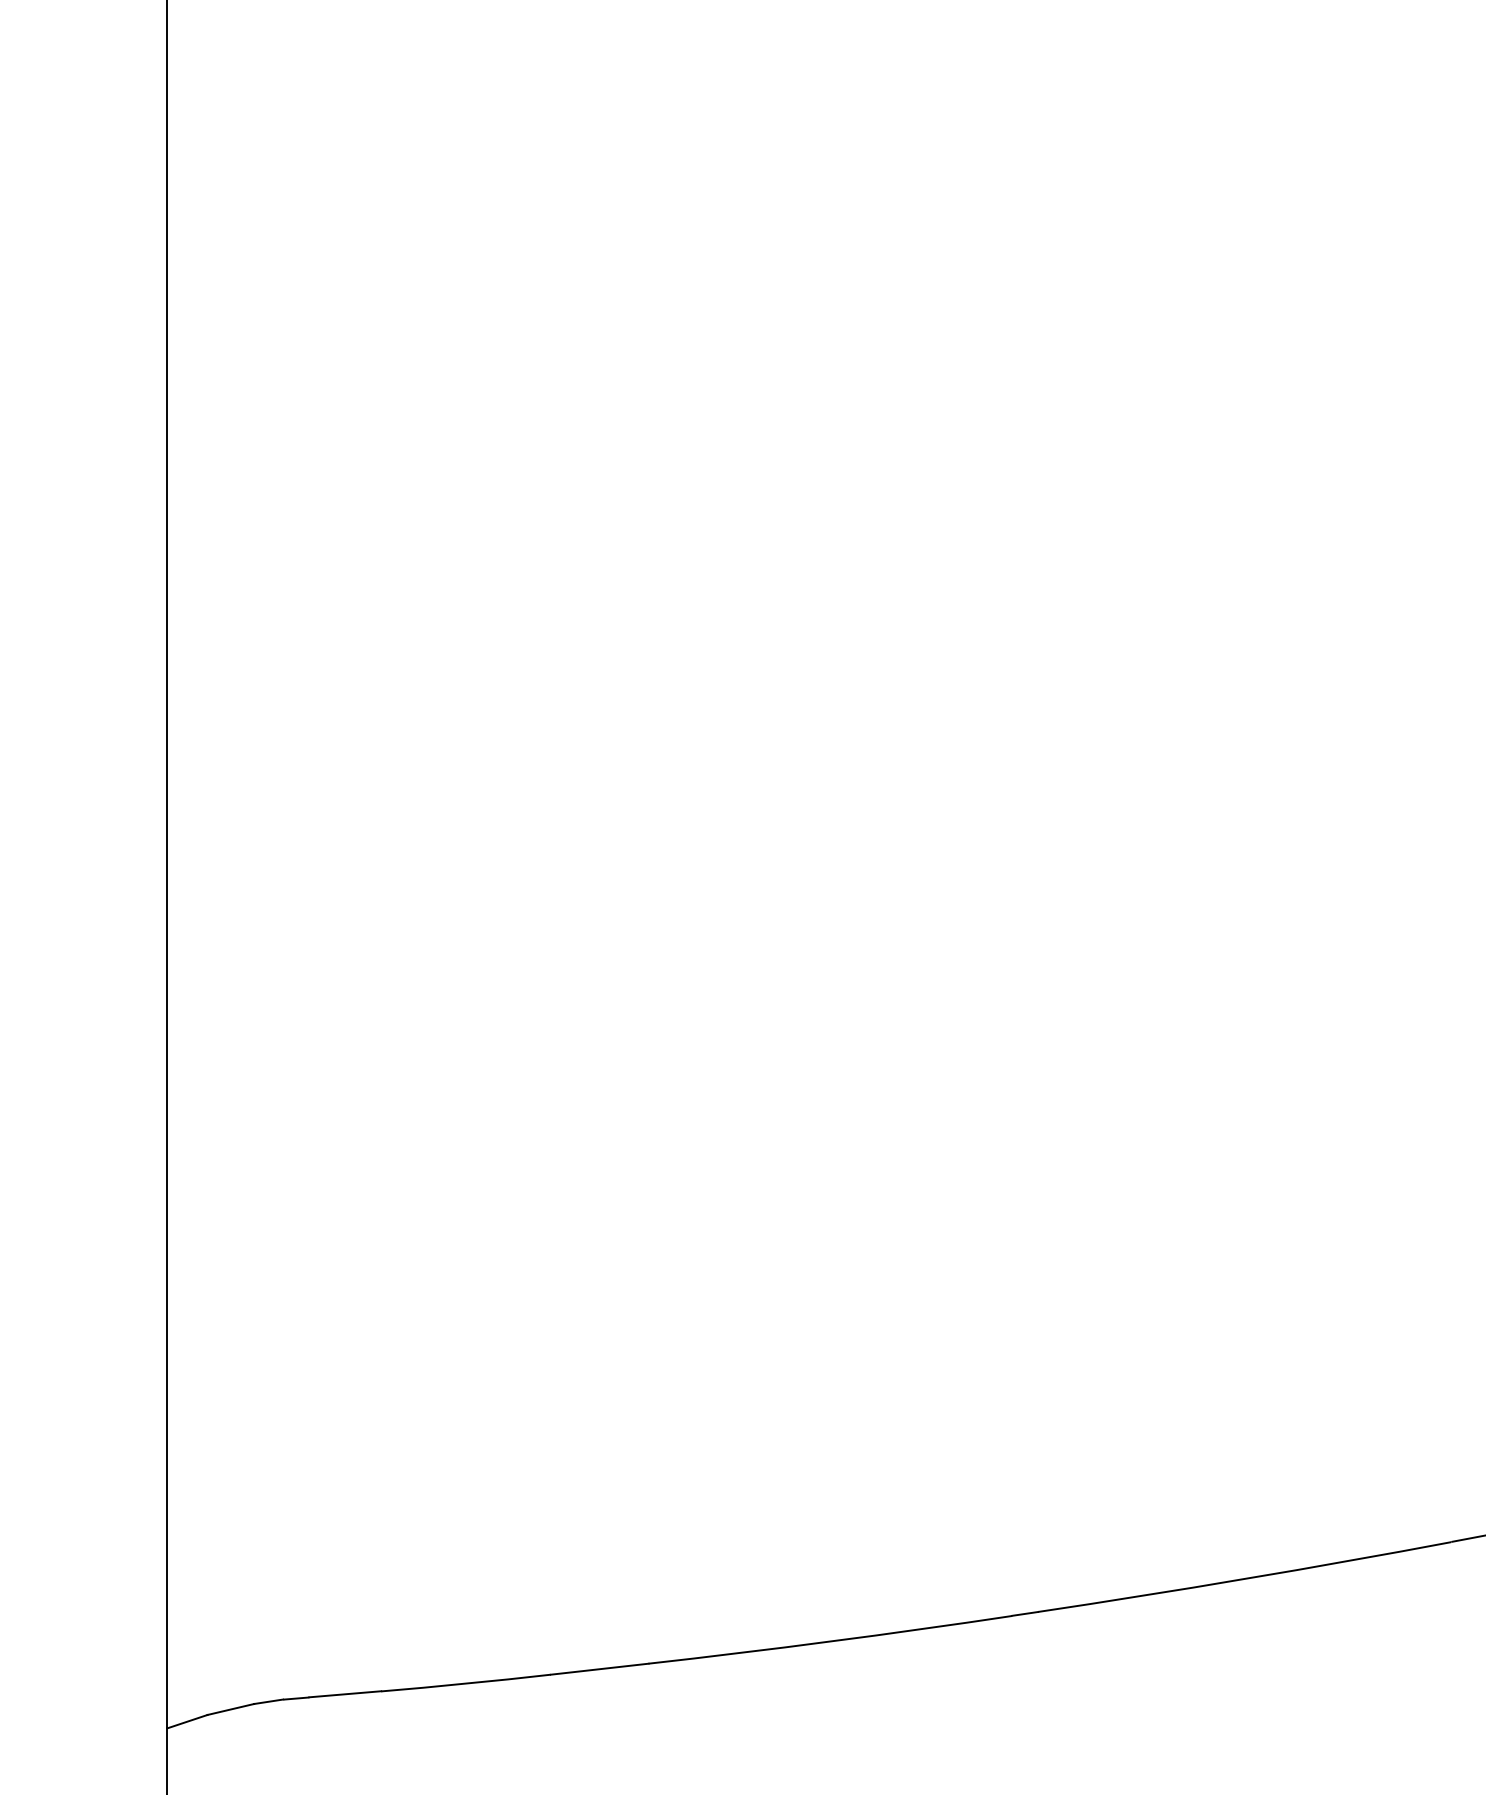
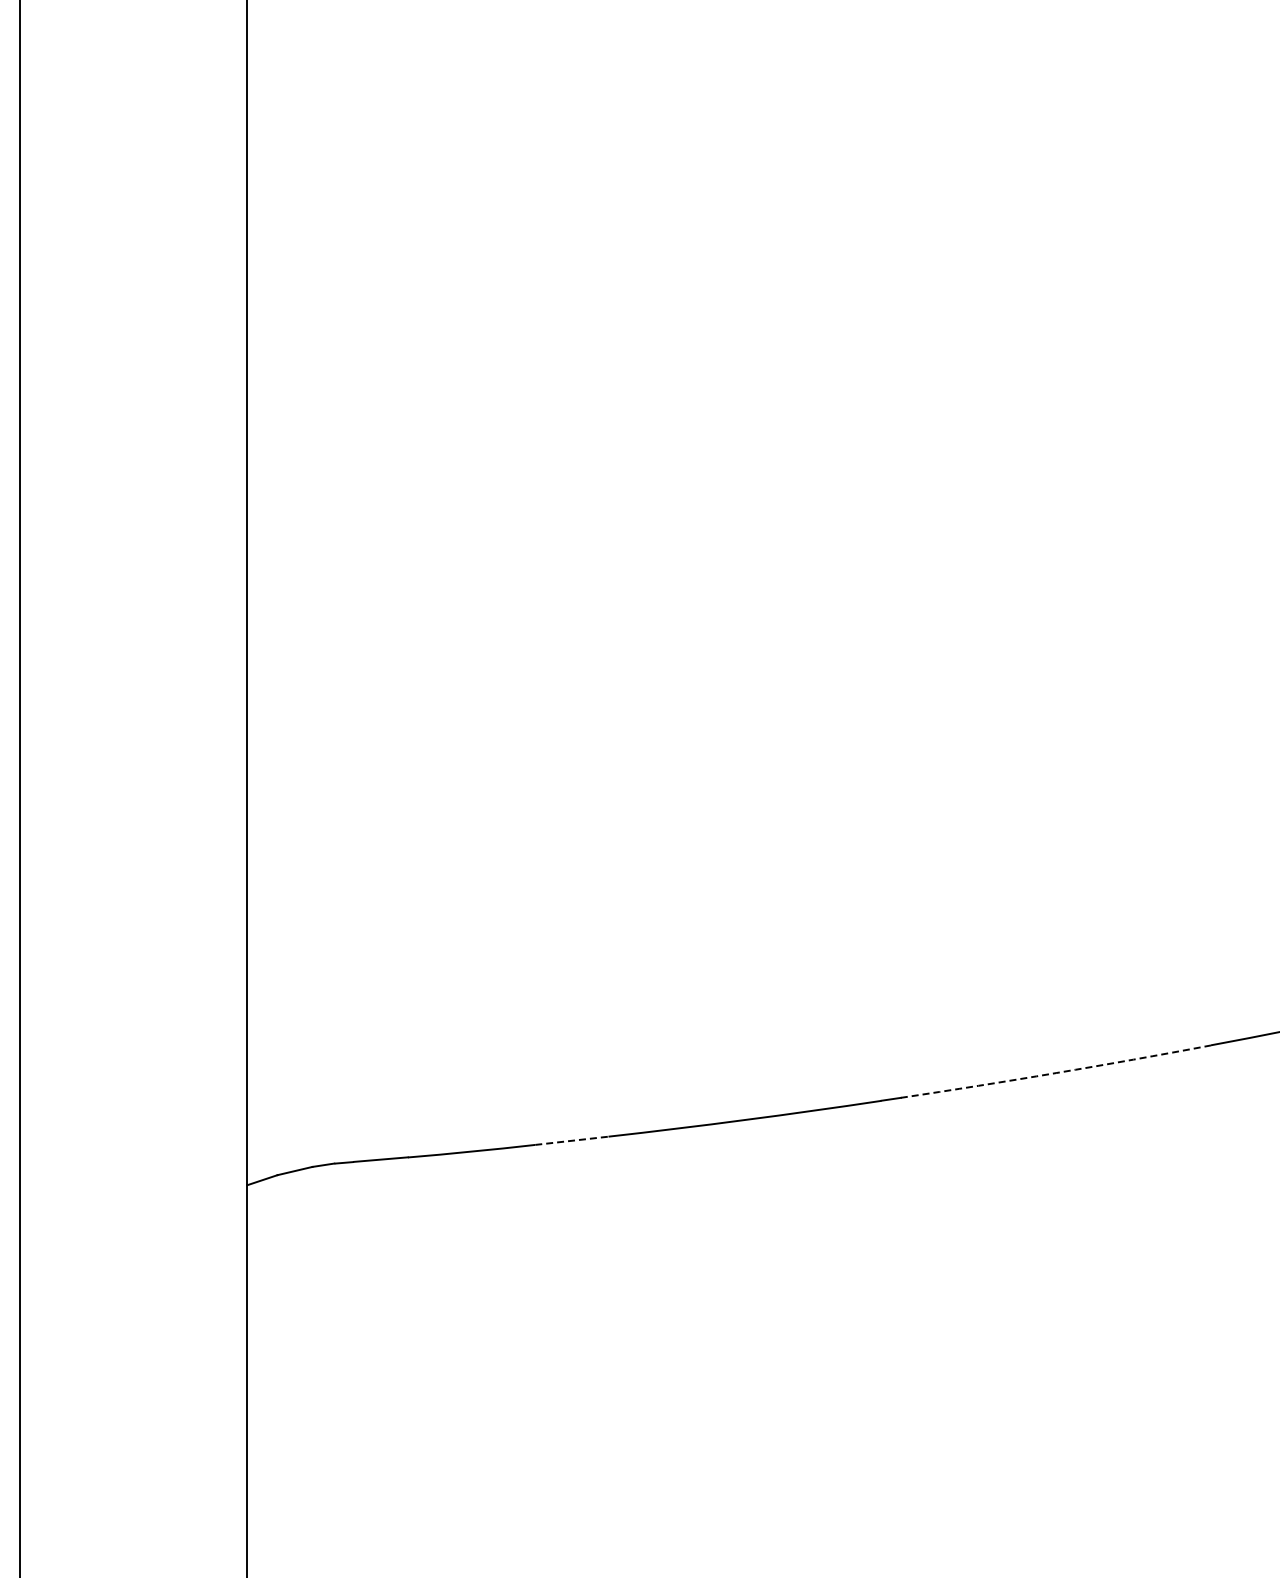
arc: (1245, 1579) -> (1056, 1073), solid -> dashed
line: (599, 1668) -> (571, 1140), solid -> dashed

